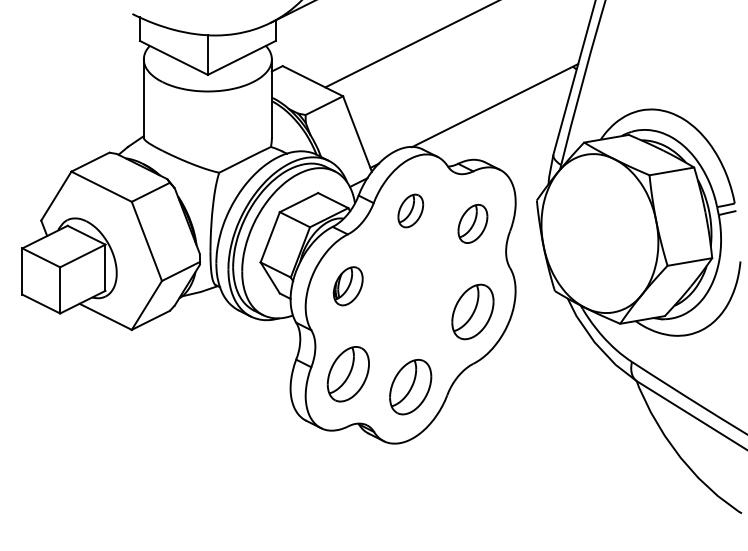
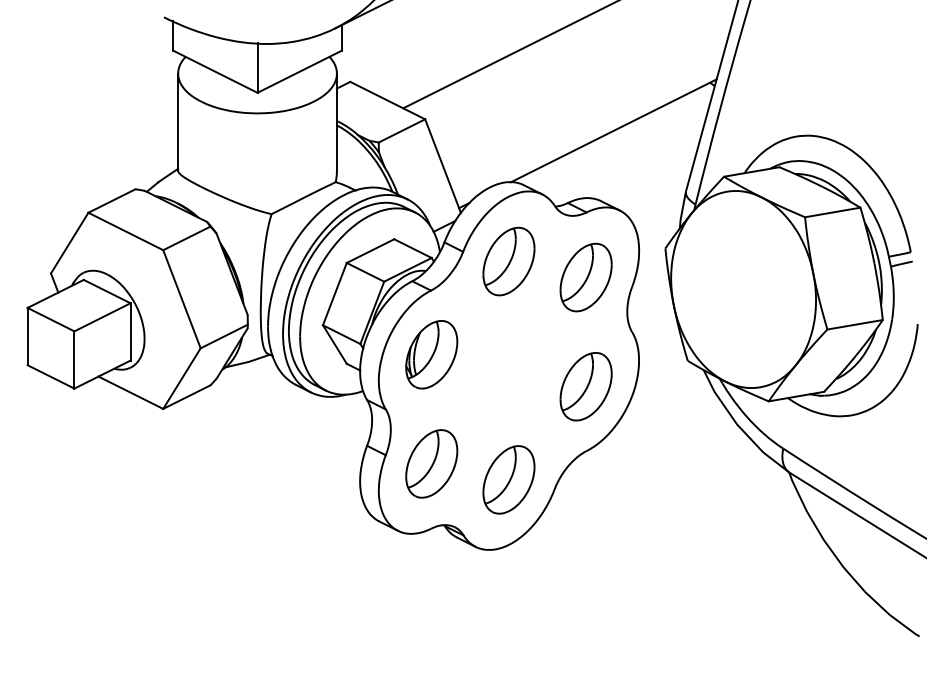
part: (410, 210) -> (508, 260), size x1.67
part: (472, 223) -> (585, 277), size x1.43
part: (347, 286) -> (430, 355), size x1.43

